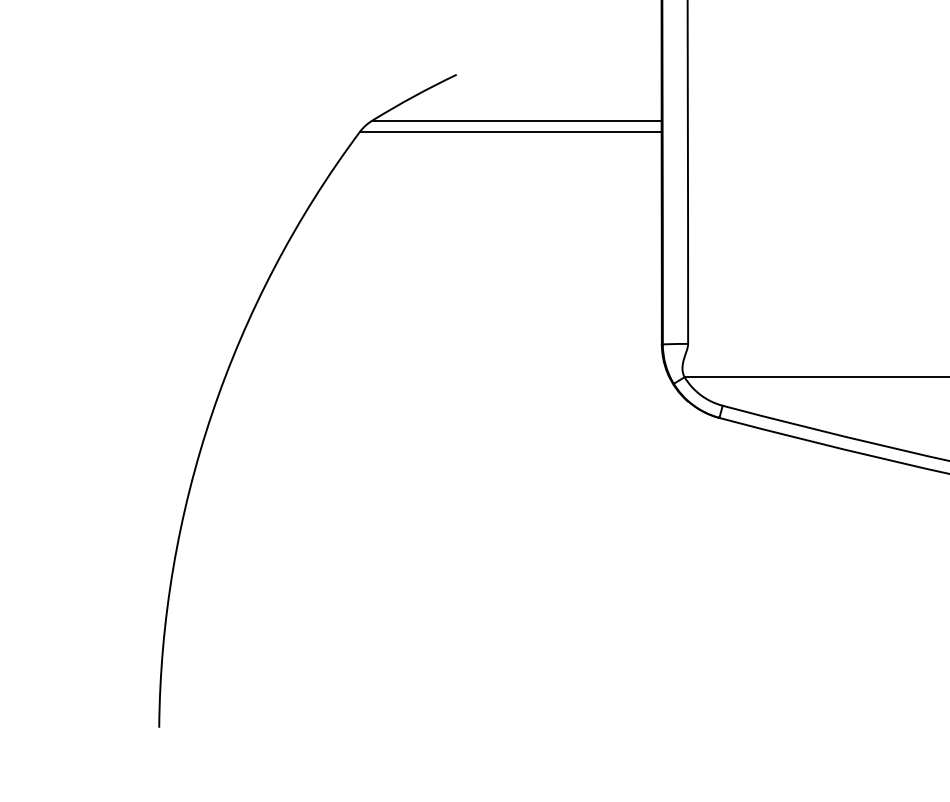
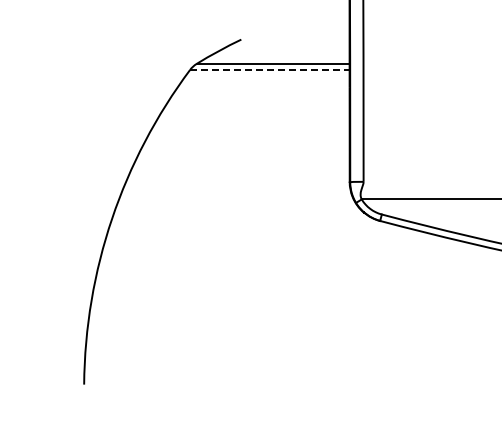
line: (510, 131) -> (269, 69), solid -> dashed

